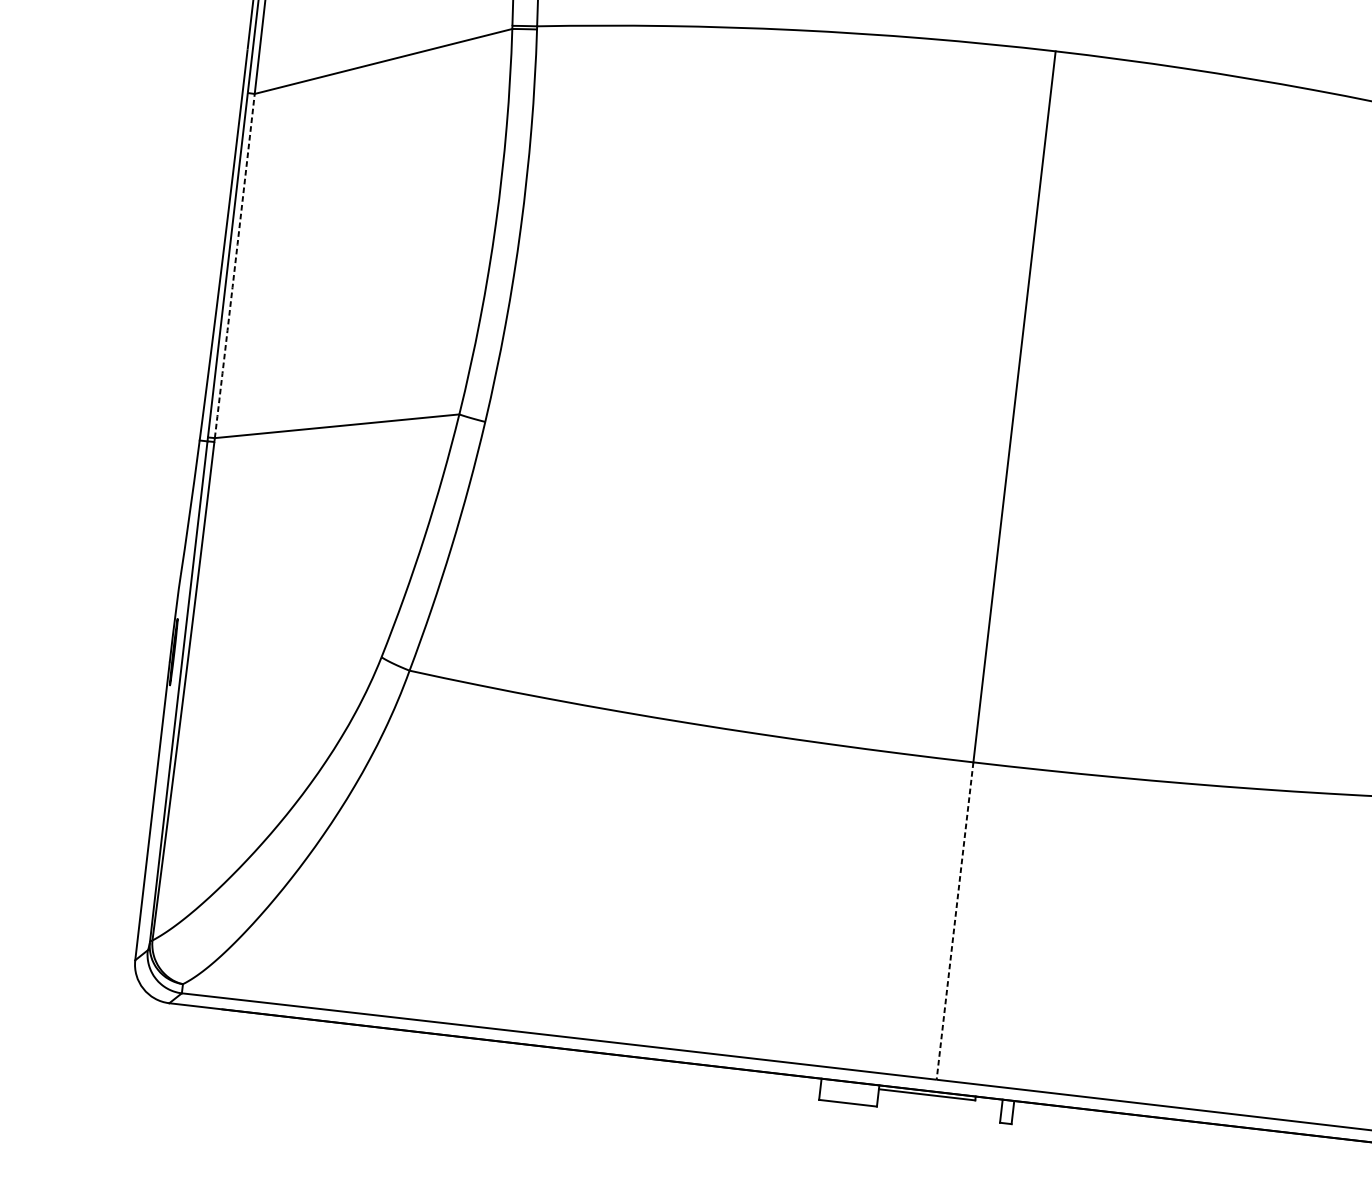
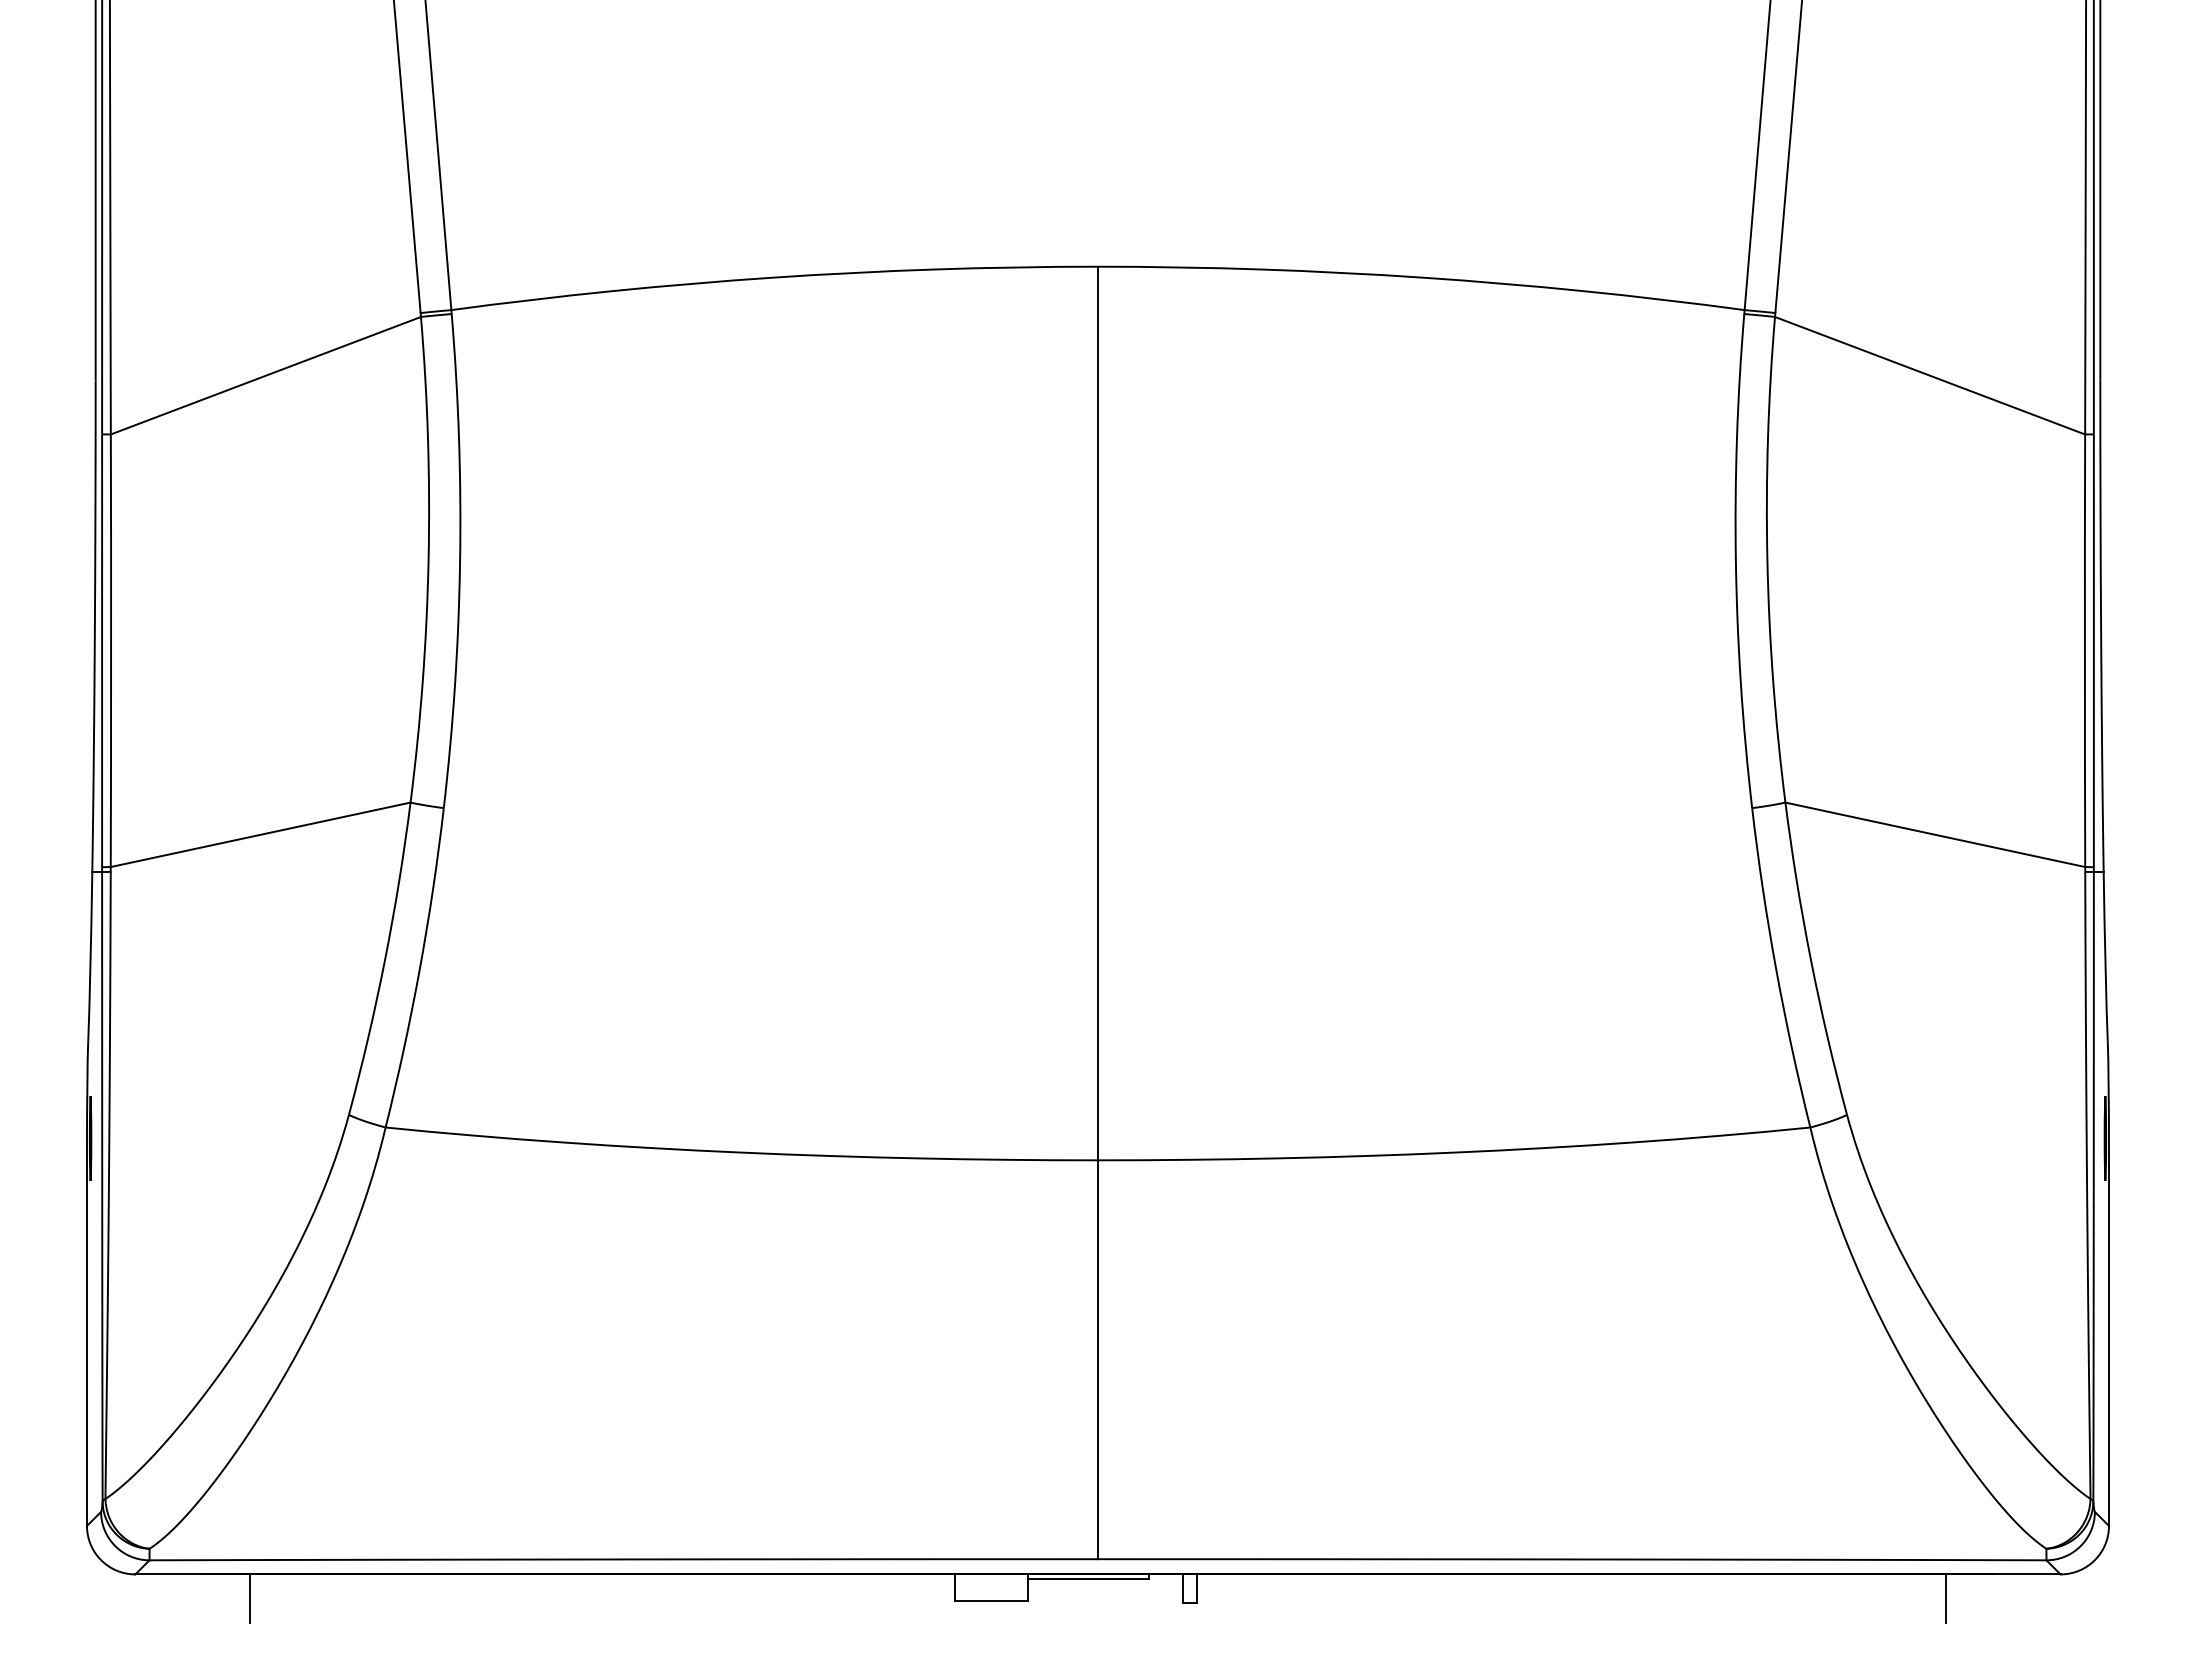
arc: (235, 265) -> (111, 650), dashed -> solid
line: (955, 921) -> (1098, 1360), dashed -> solid
line: (258, 1033) -> (250, 1598), added

